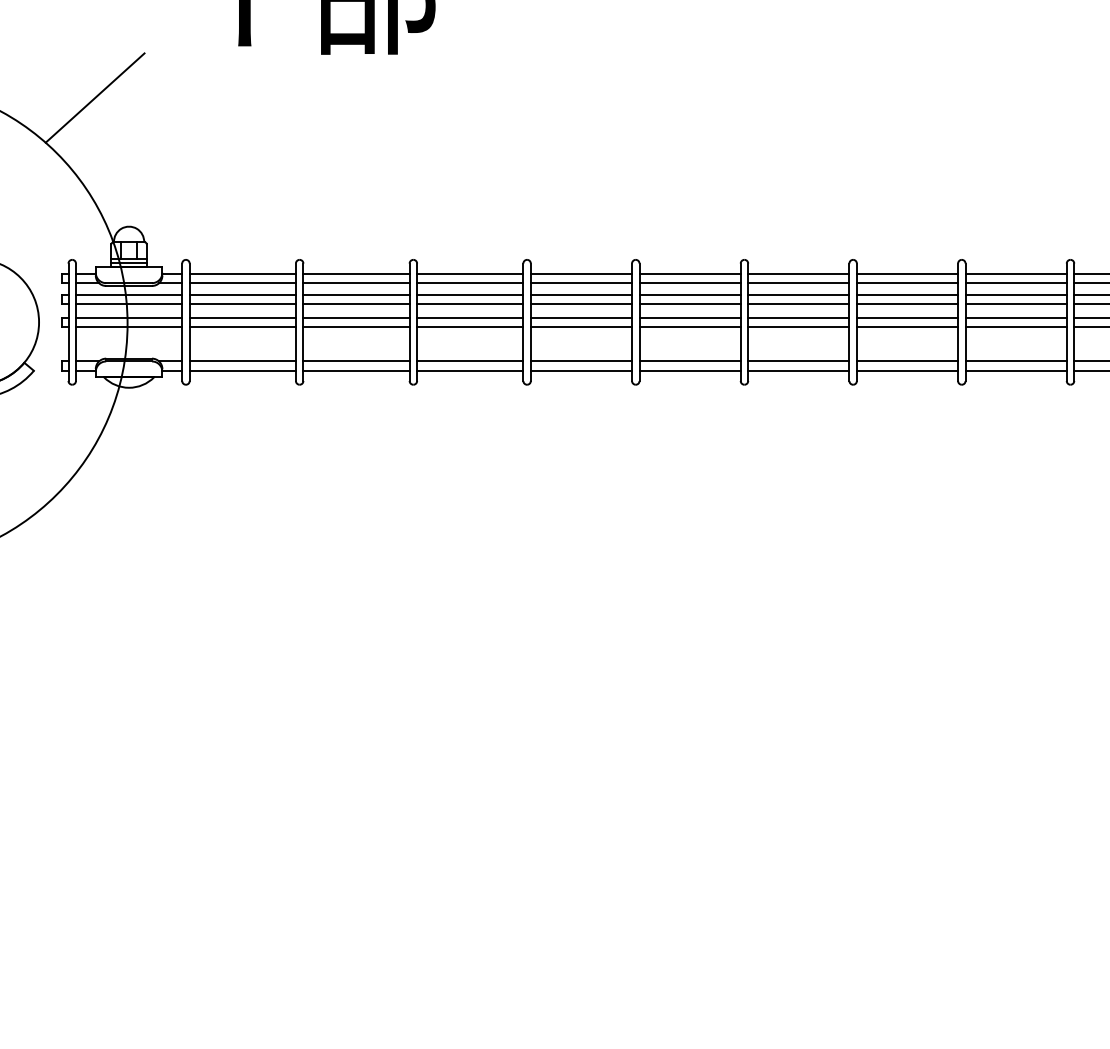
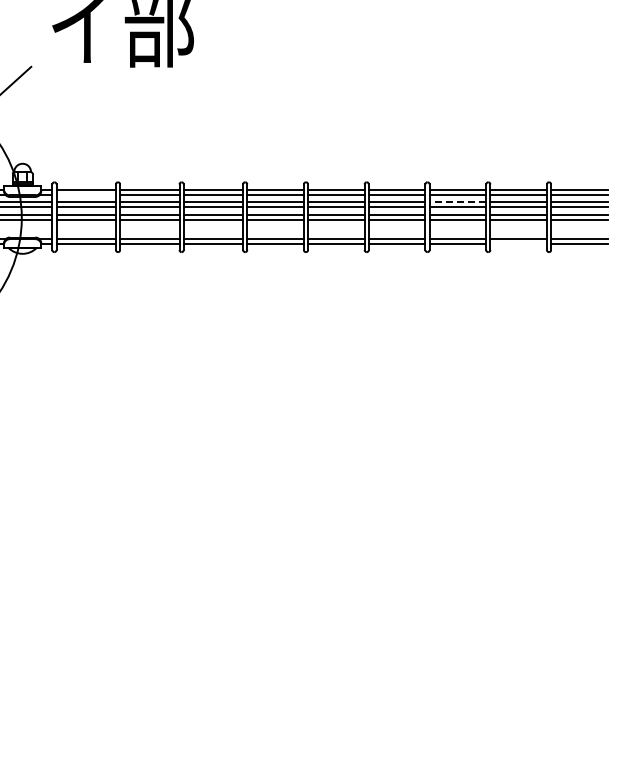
line: (241, 283) -> (85, 195), removed
line: (906, 294) -> (457, 201), solid -> dashed
line: (1015, 371) -> (518, 244), removed

